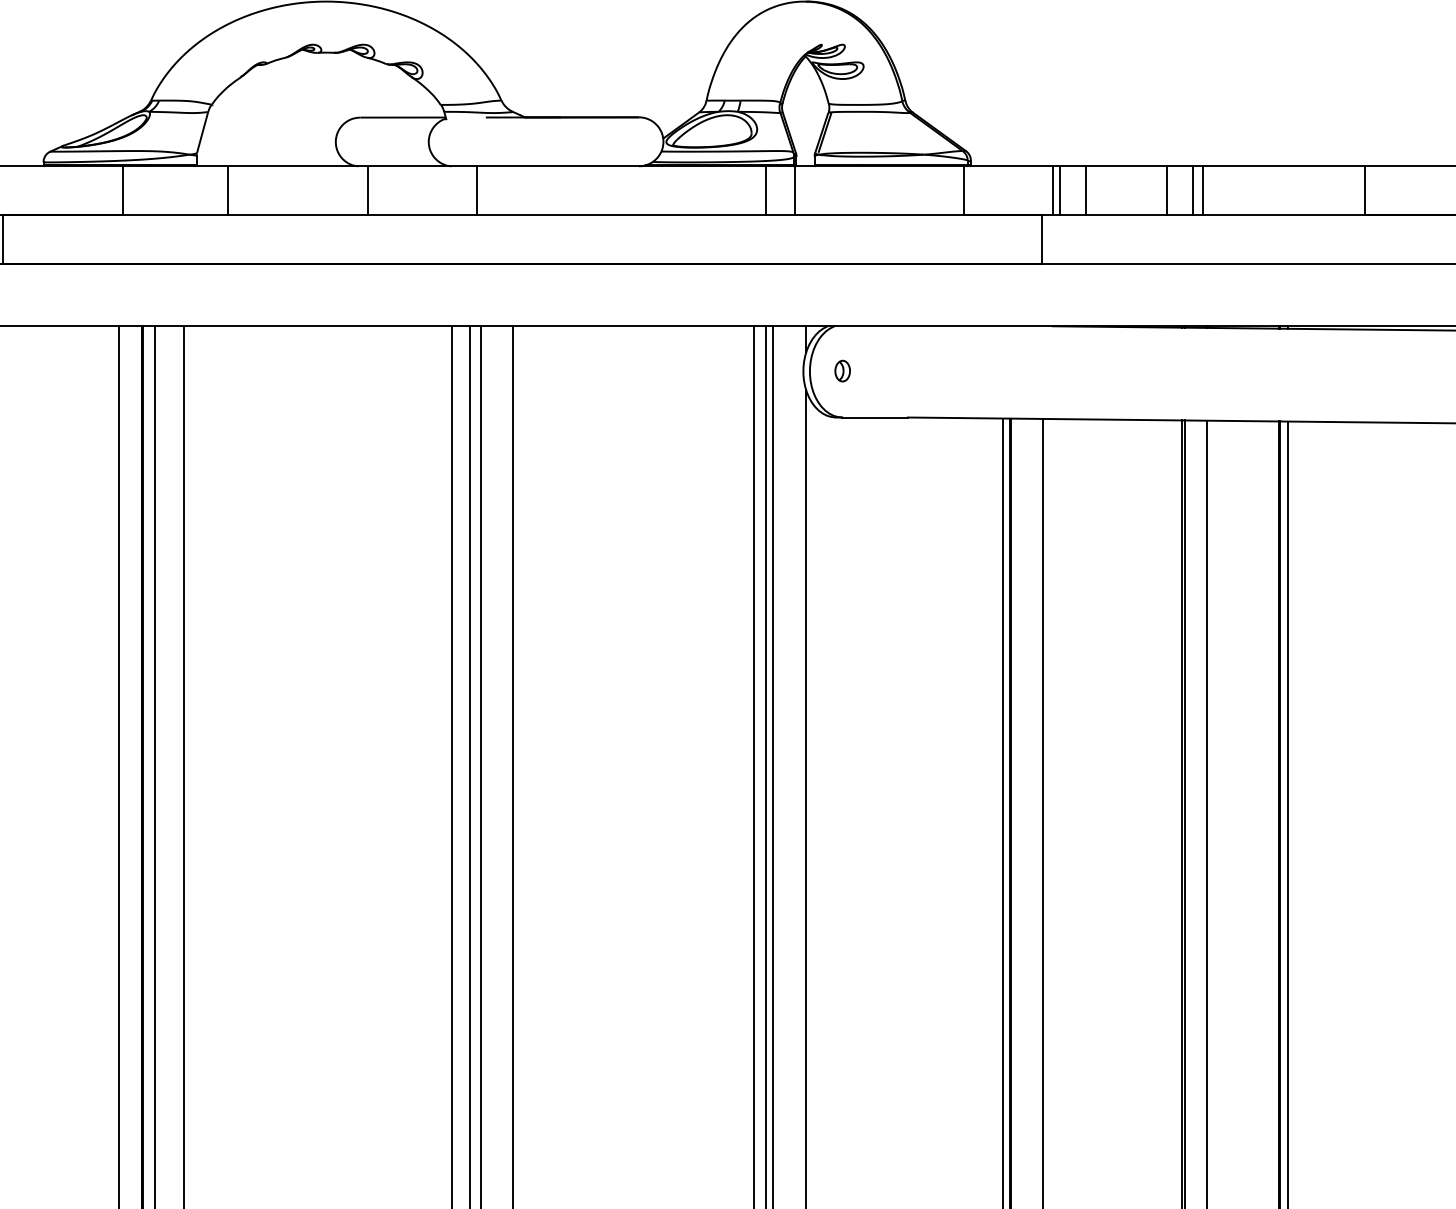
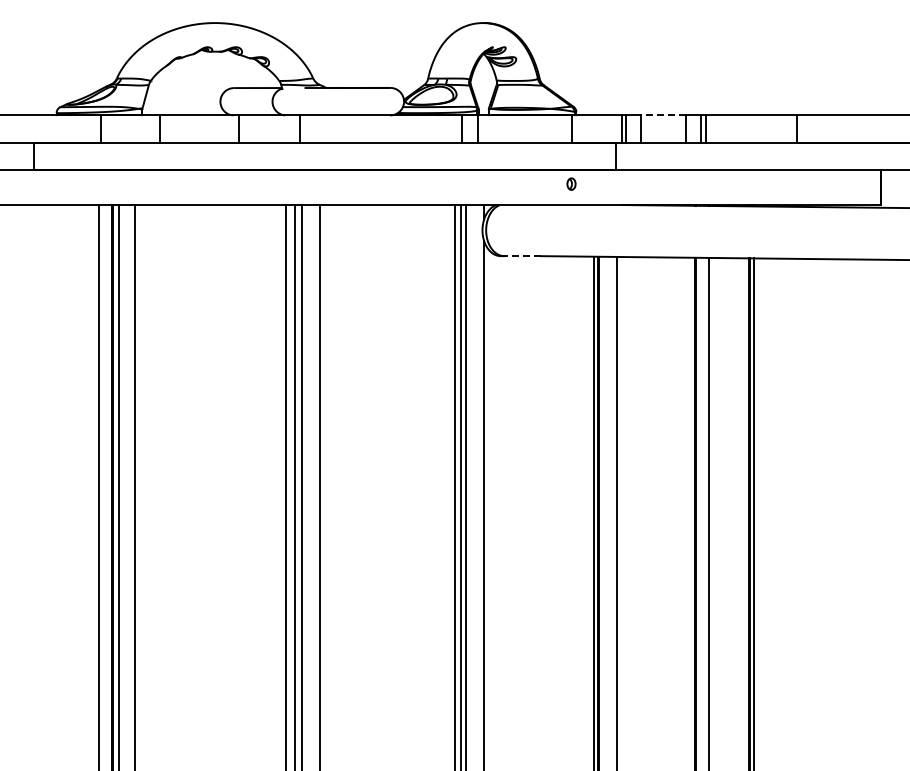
line: (1126, 166) -> (663, 115), solid -> dashed
part: (842, 369) -> (571, 183), moved
line: (874, 418) -> (522, 256), solid -> dashed

